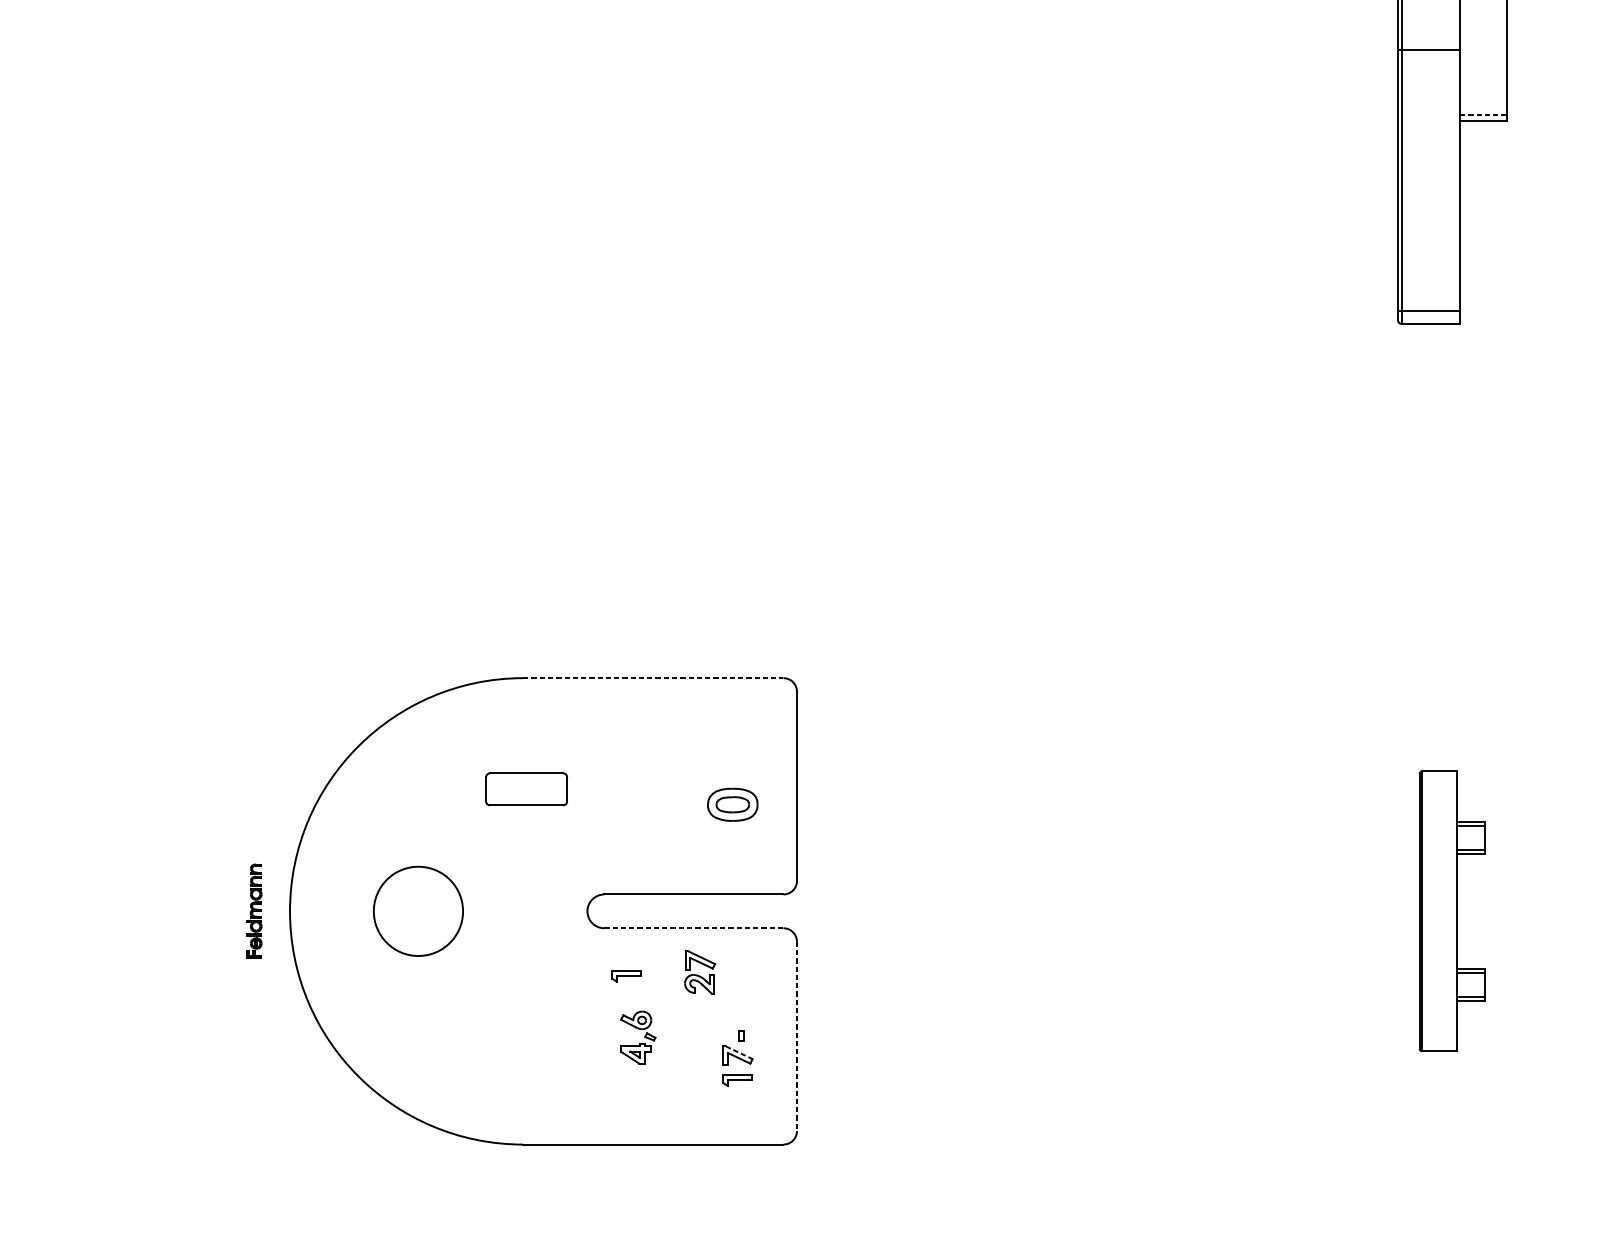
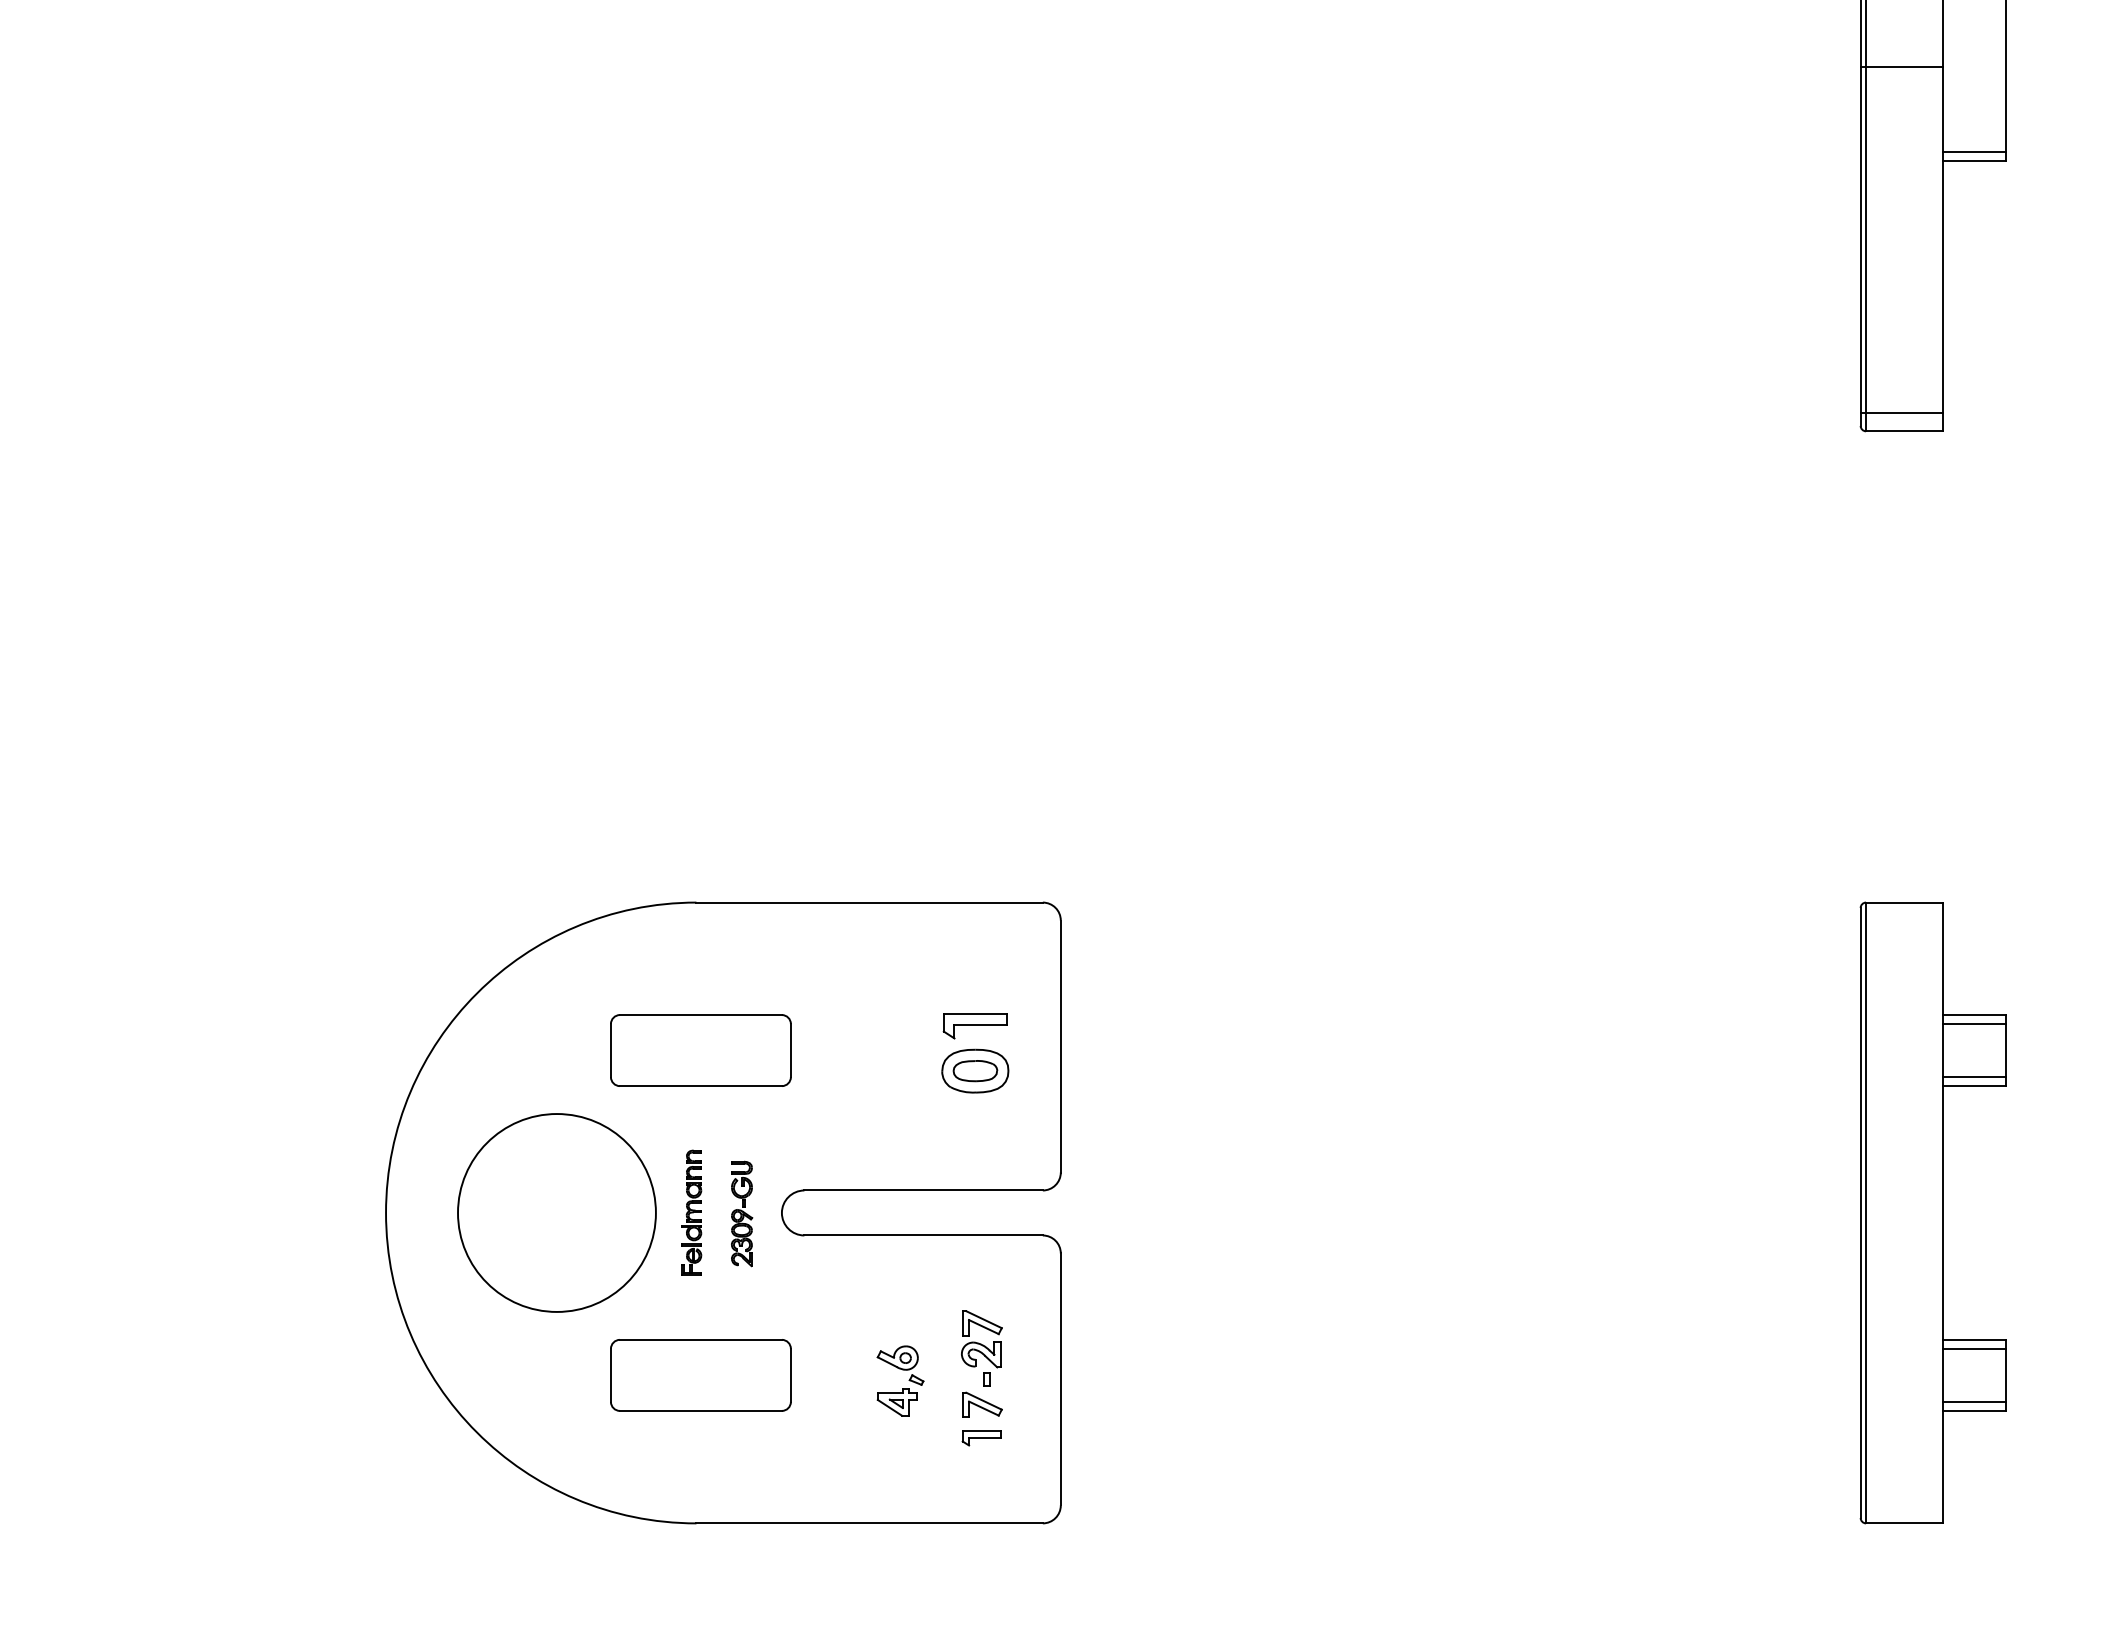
line: (1484, 114) -> (1975, 152), dashed -> solid
line: (653, 678) -> (870, 902), dashed -> solid
part: (732, 771) -> (974, 1026), added
part: (526, 789) -> (700, 1050), size x1.67
part: (254, 911) -> (691, 1212), moved
circle: (418, 911) -> (556, 1212), size x1.67
part: (557, 911) -> (742, 1213), added
part: (1451, 911) -> (1932, 1212), size x1.67
line: (694, 928) -> (924, 1235), dashed -> solid
part: (699, 972) -> (981, 1339), moved
part: (626, 976) -> (833, 1299), removed
part: (526, 1033) -> (700, 1375), added
line: (796, 1036) -> (1060, 1379), dashed -> solid
part: (644, 1037) -> (908, 1380), moved
line: (739, 1053) -> (984, 1401), dashed -> solid

